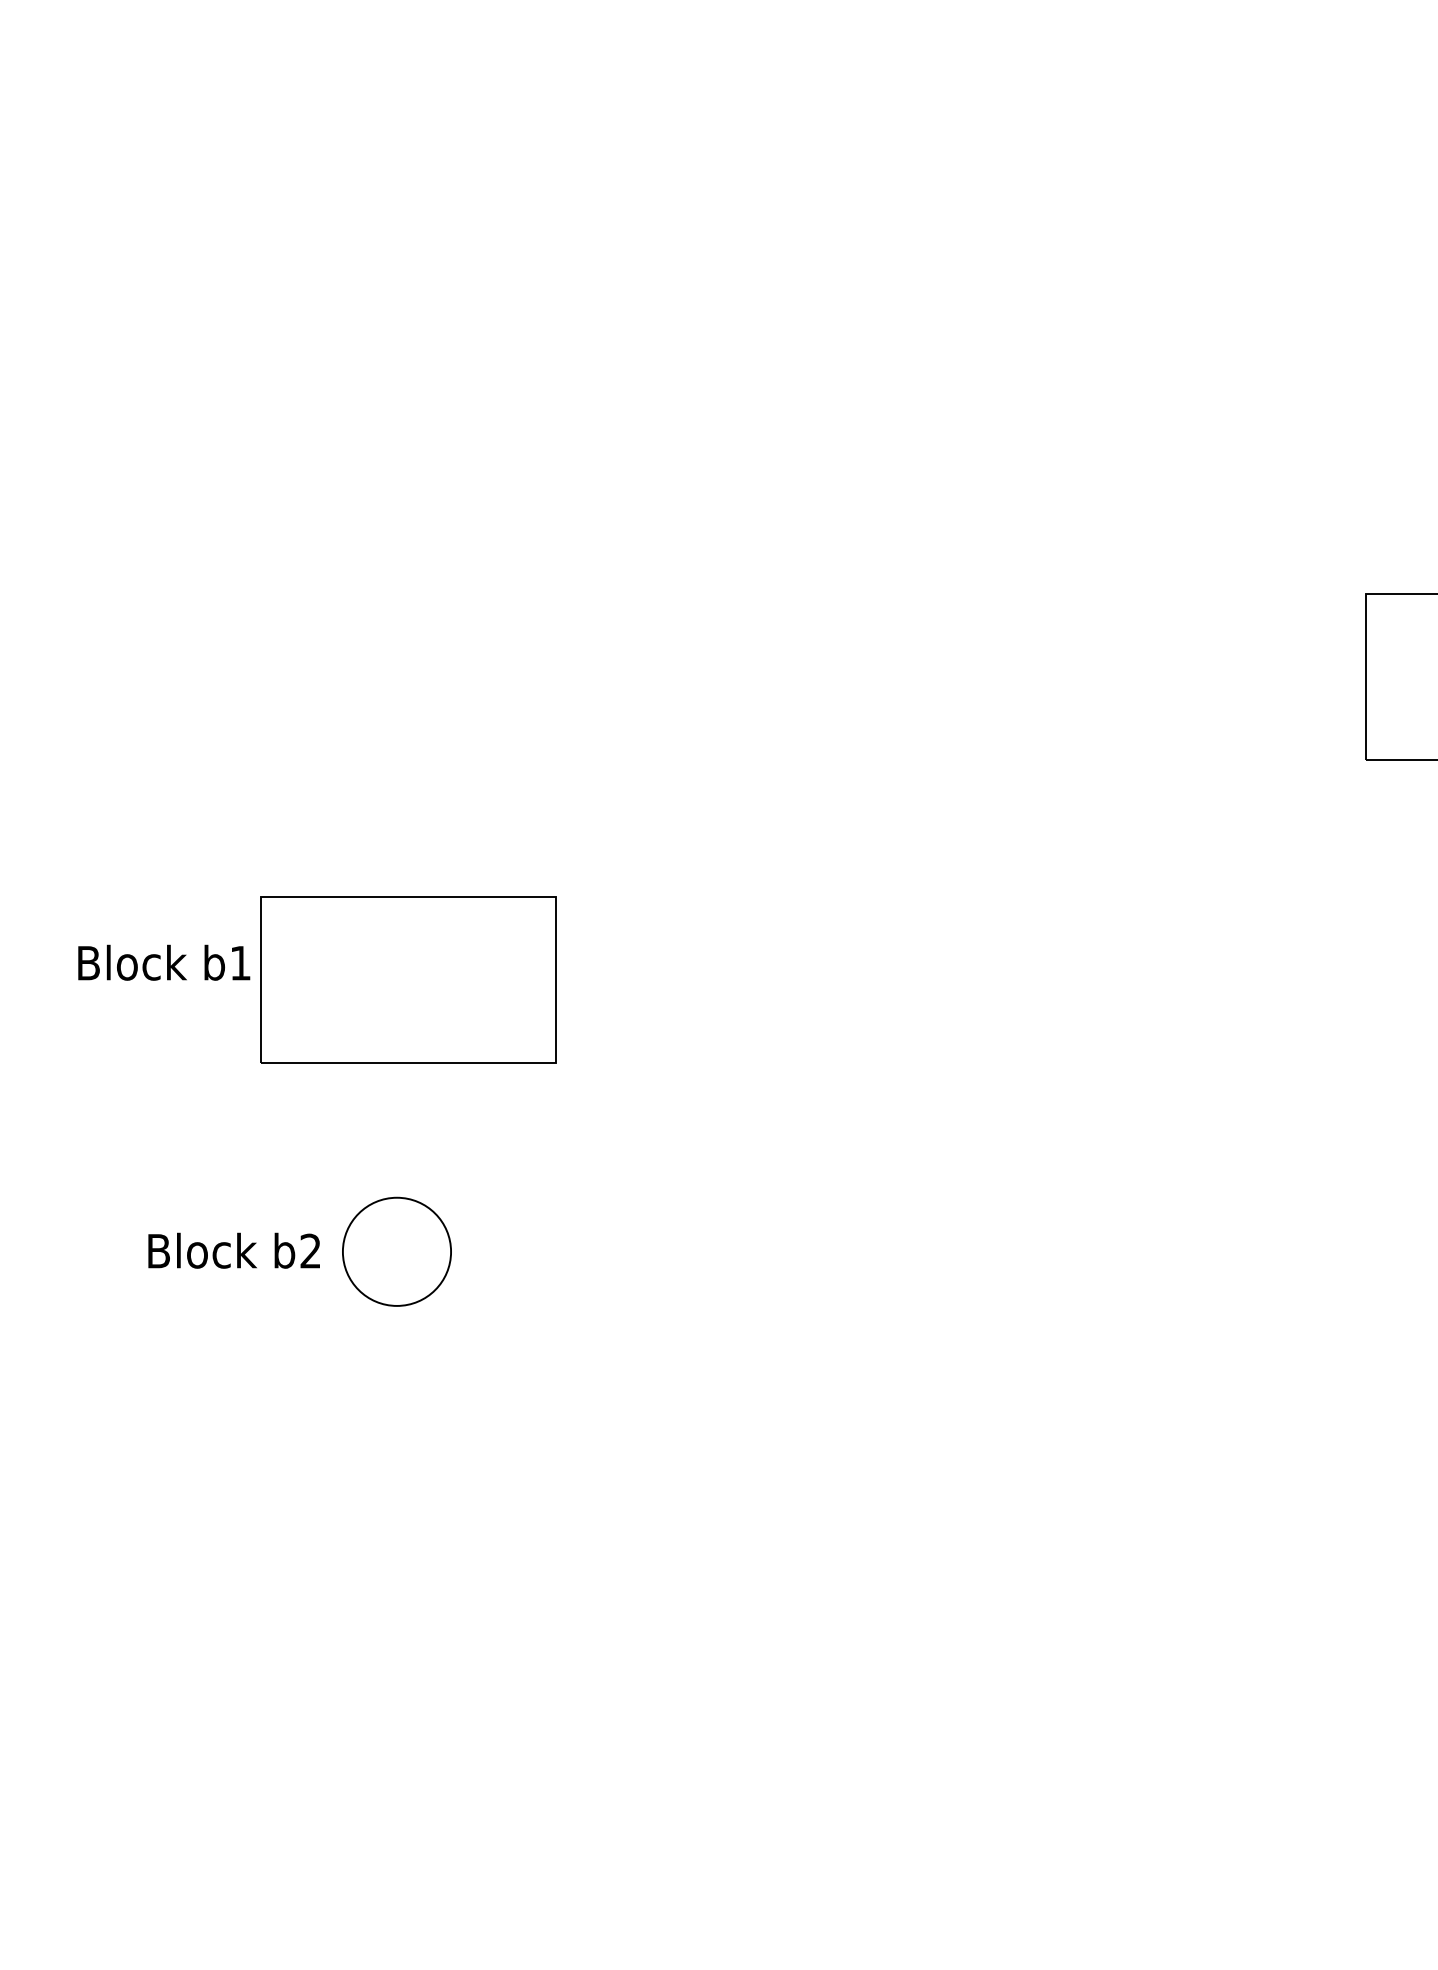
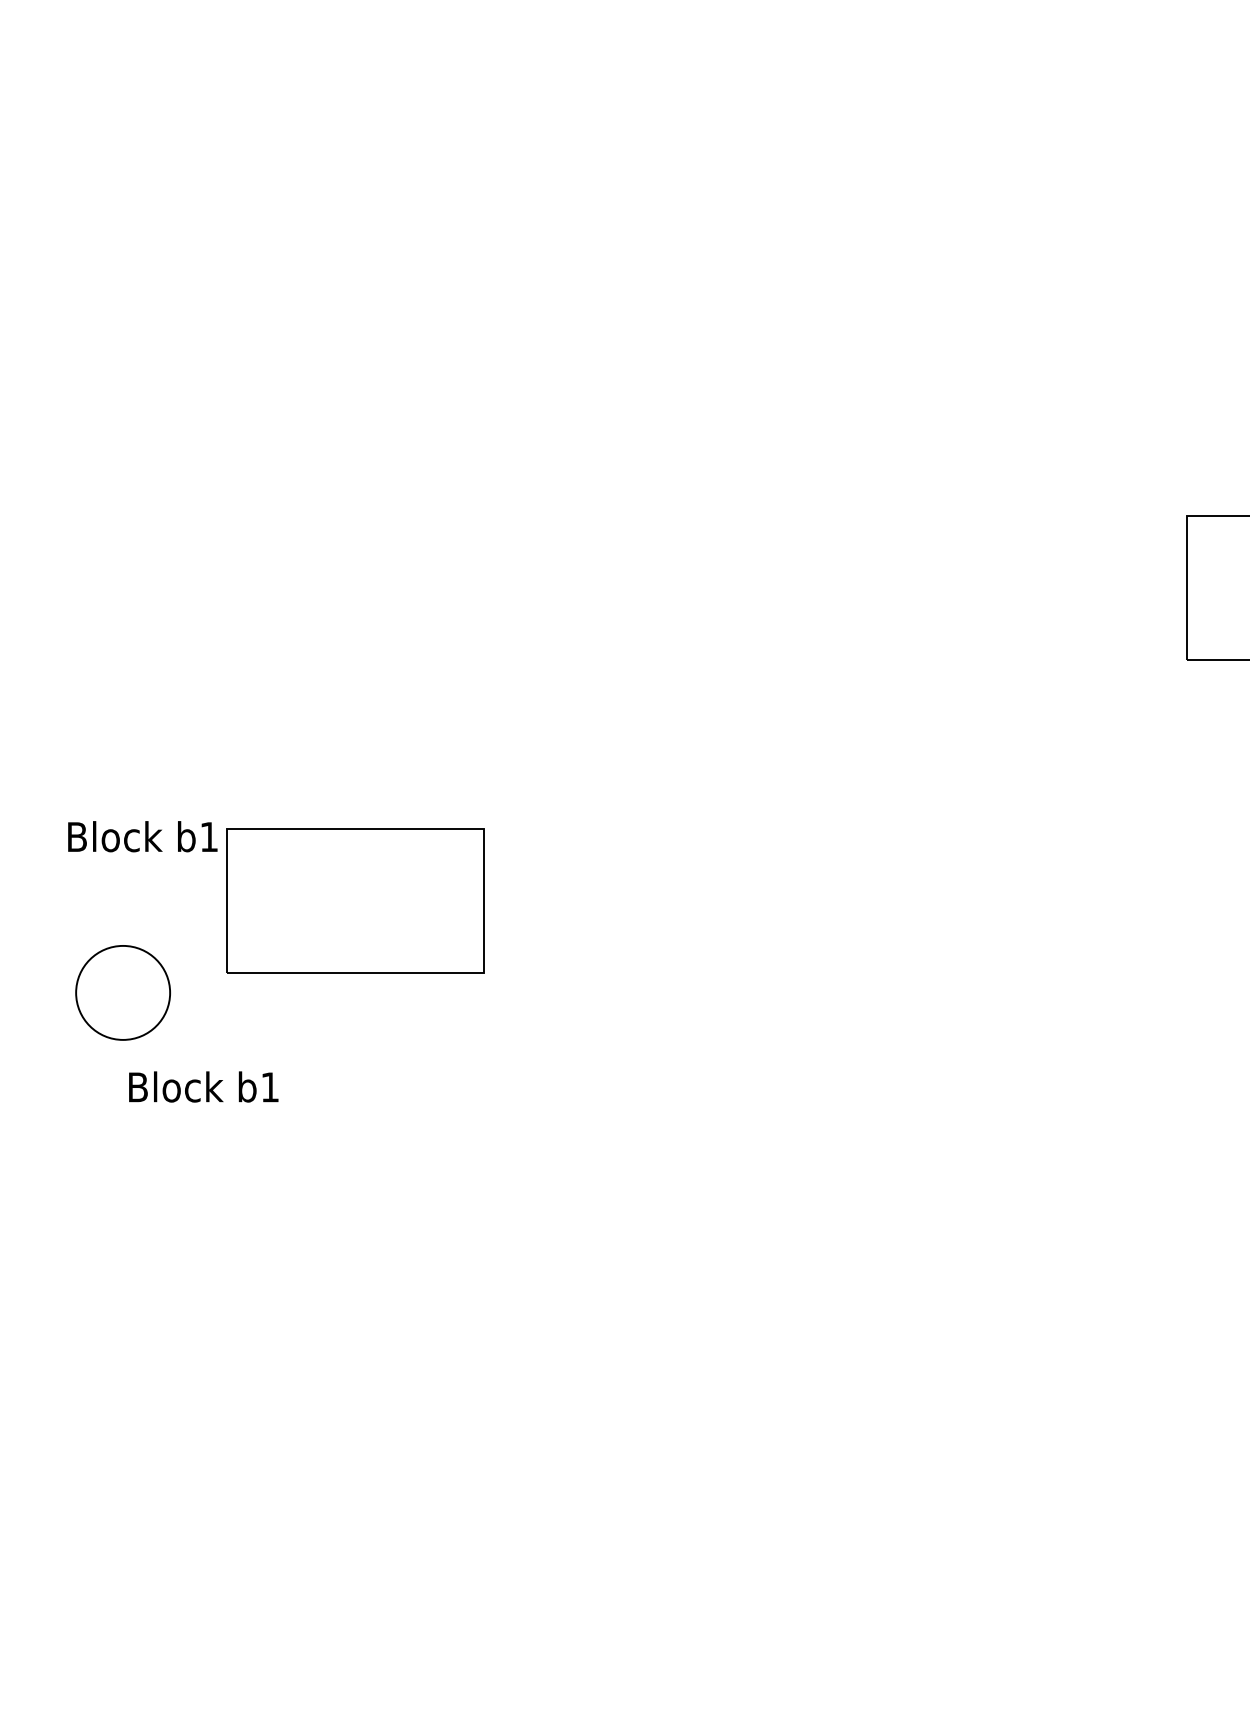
part: (408, 979) -> (355, 900), moved
text: (309, 1251) -> (269, 1087), b2 -> b1
part: (396, 1251) -> (122, 992), moved

